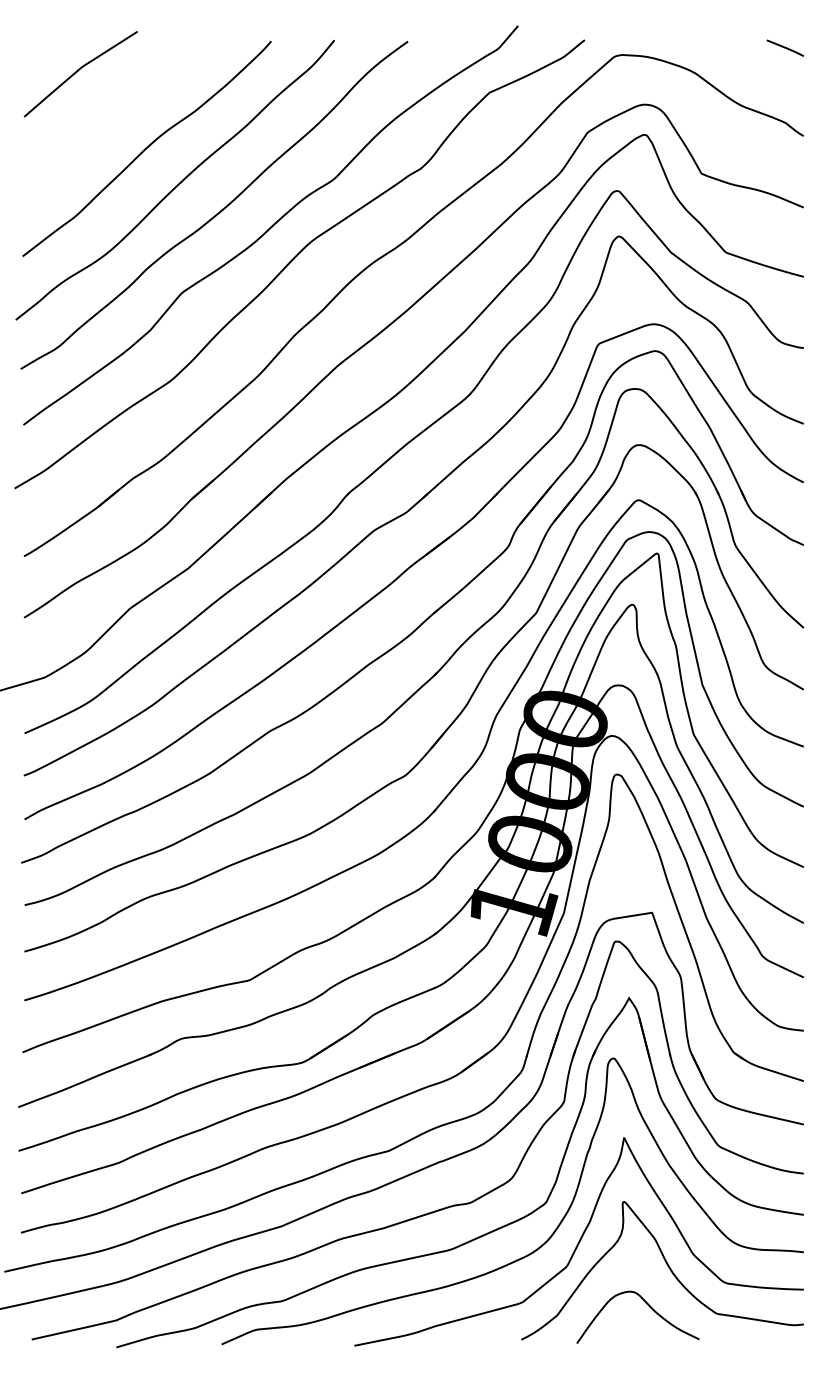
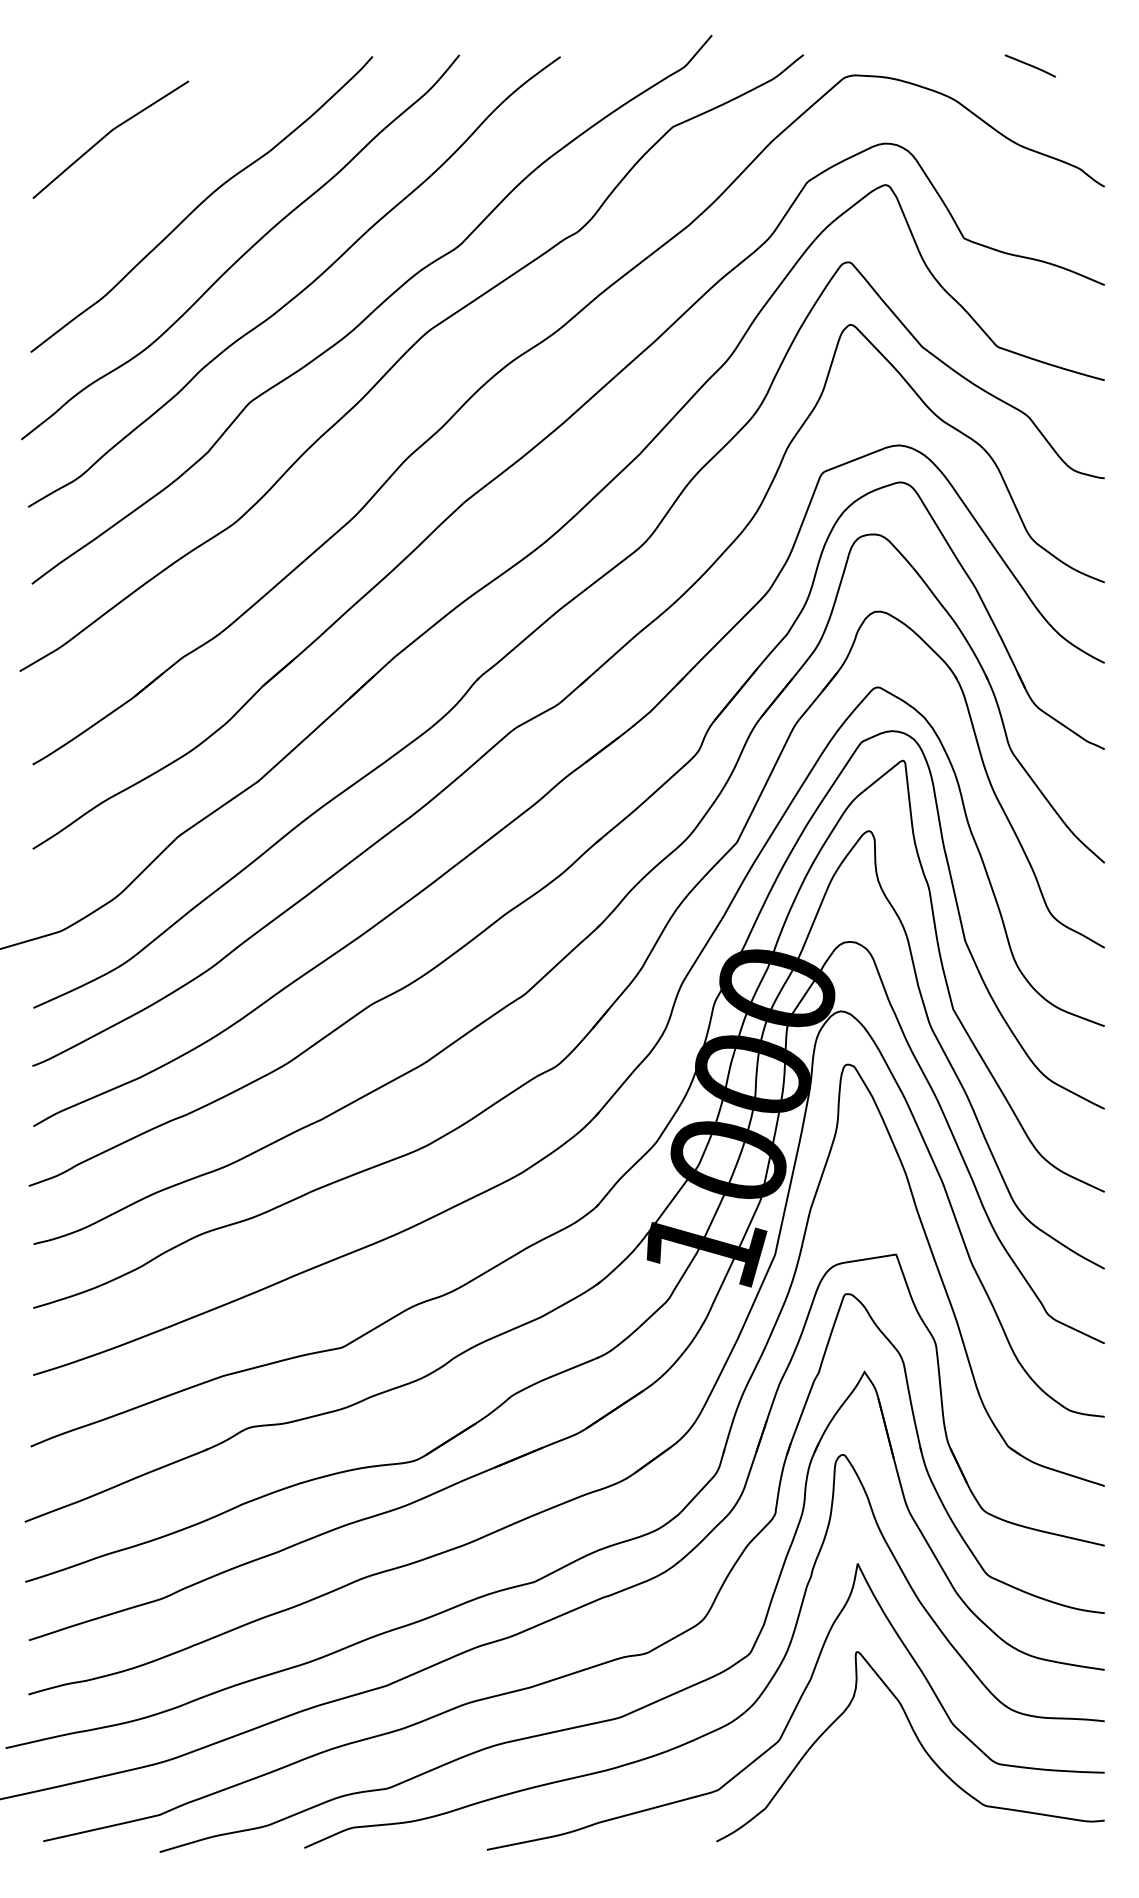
line: (784, 47) -> (1029, 65), moved
curve: (78, 71) -> (107, 135), moved
curve: (648, 1306) -> (891, 1795), removed

